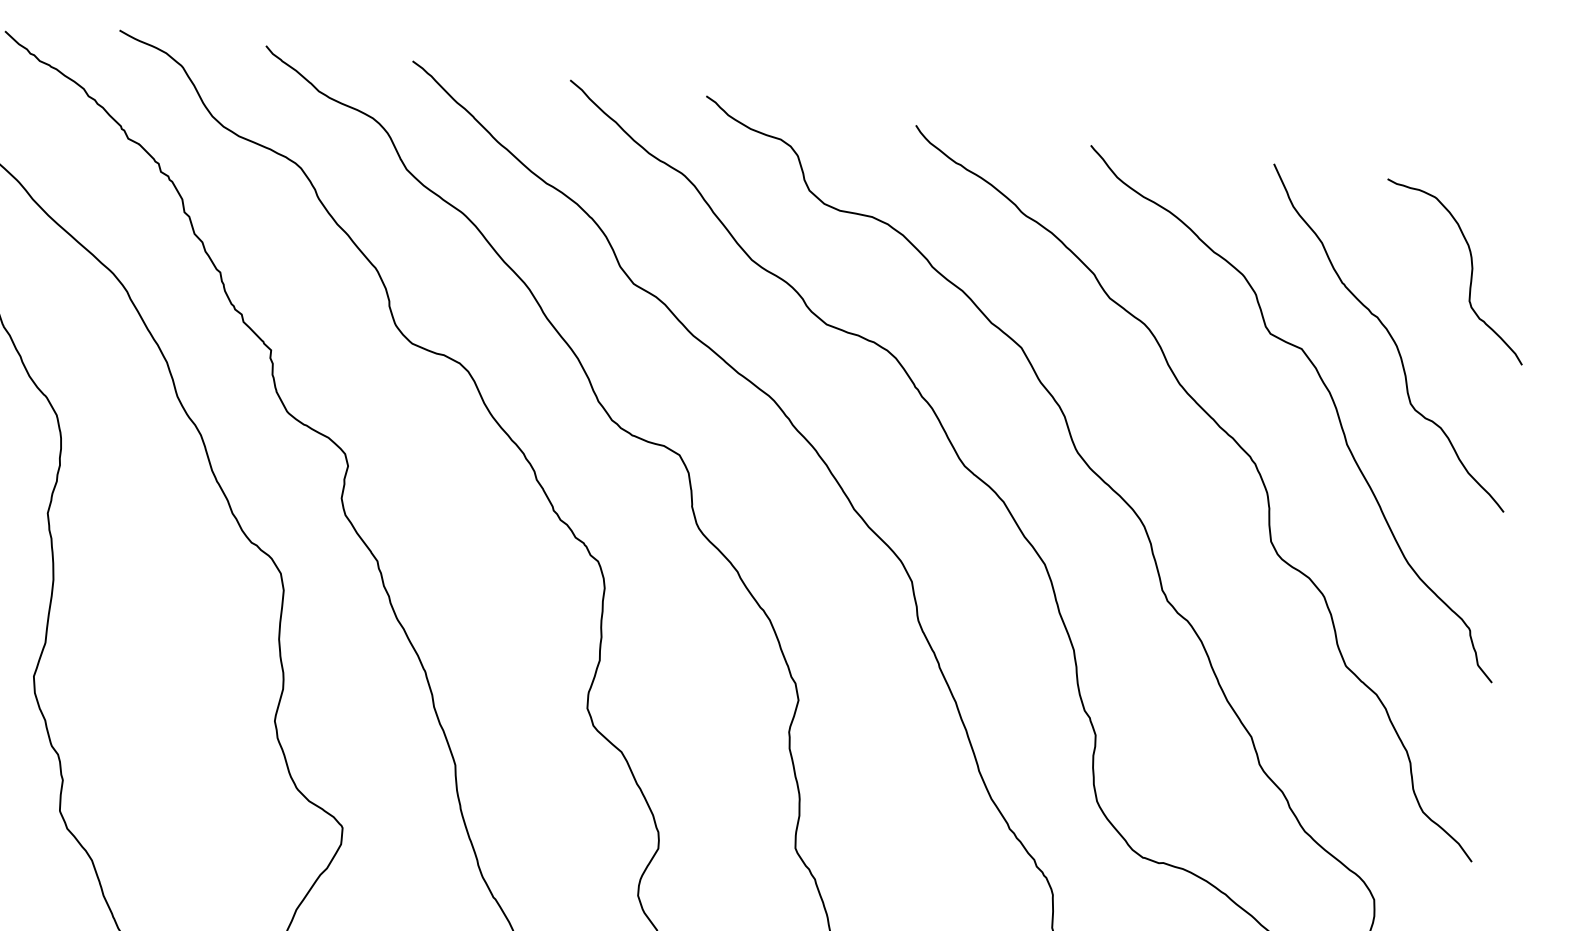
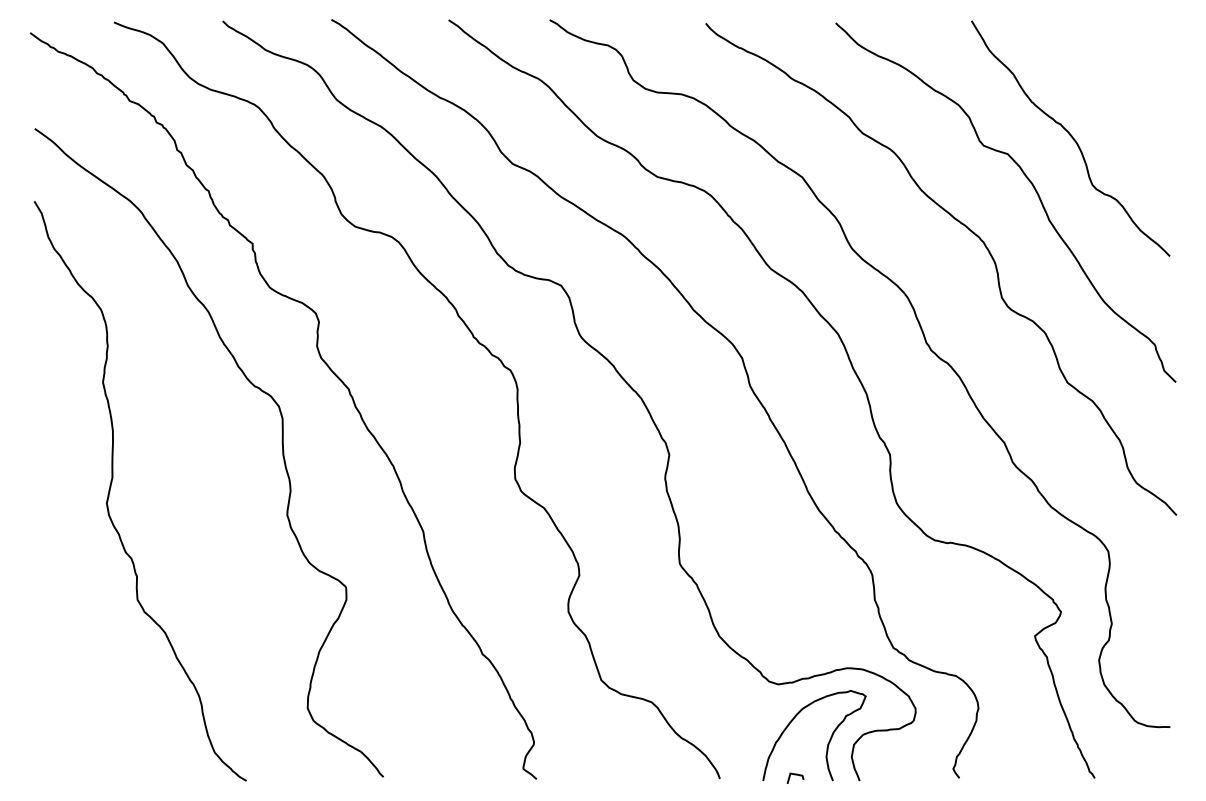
curve: (1471, 273) -> (1125, 84), removed

